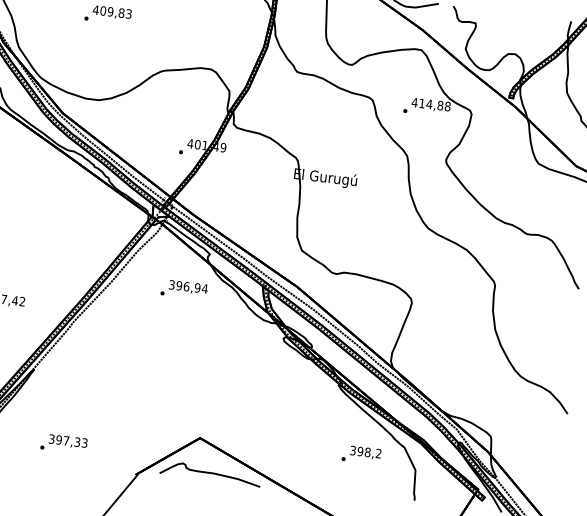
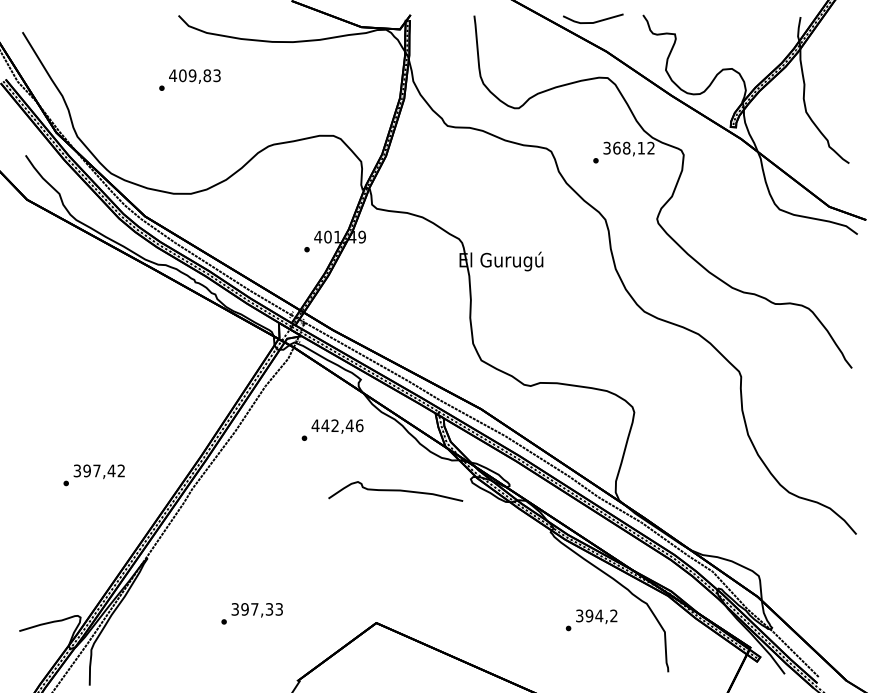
text: (430, 104) -> (628, 147), 414,88 -> 368,12
text: (188, 286) -> (337, 425), 396,94 -> 442,46
text: (63, 443) -> (251, 613), moved
text: (367, 452) -> (599, 615), 398,2 -> 394,2
curve: (210, 473) -> (395, 491), moved

